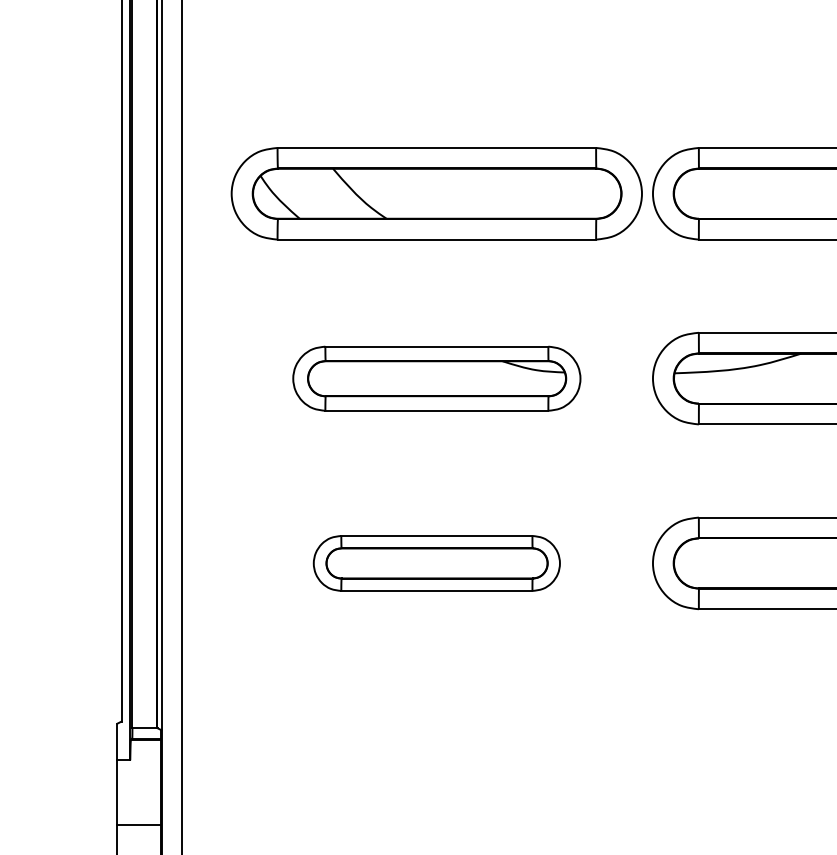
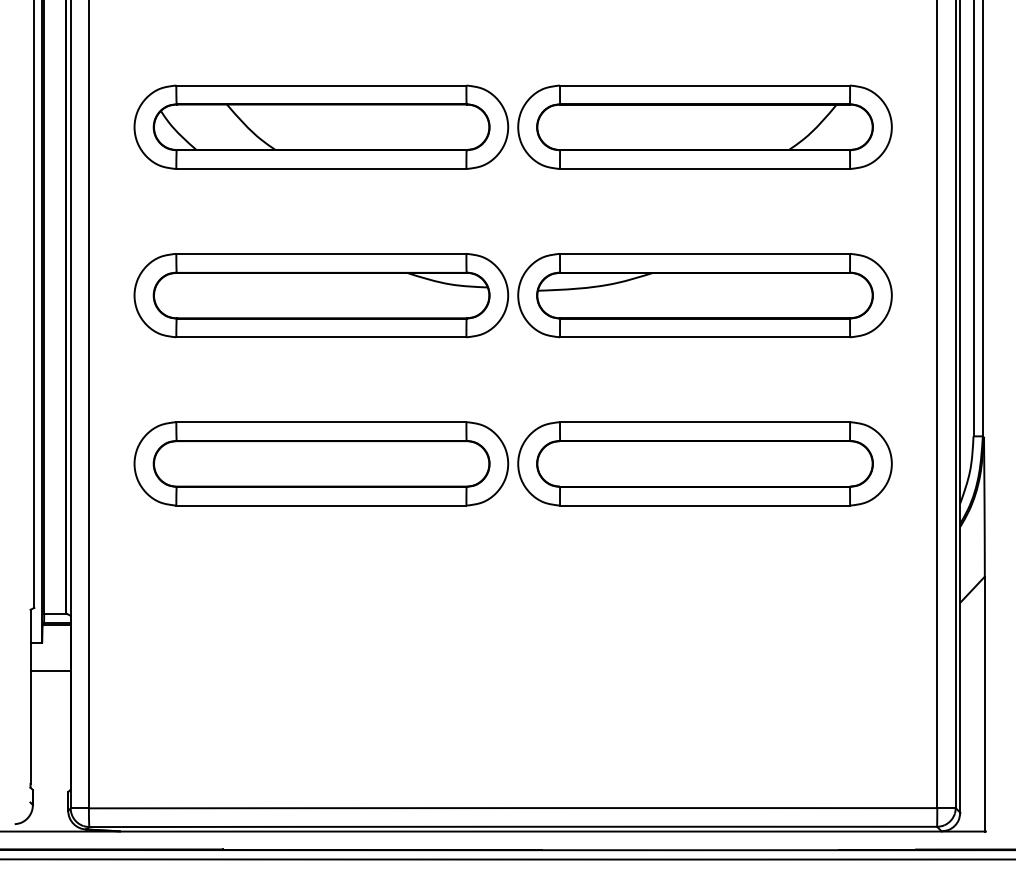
part: (436, 378) -> (321, 295), size x1.43
part: (436, 562) -> (321, 463), size x1.67
line: (139, 825) -> (50, 671), moved

